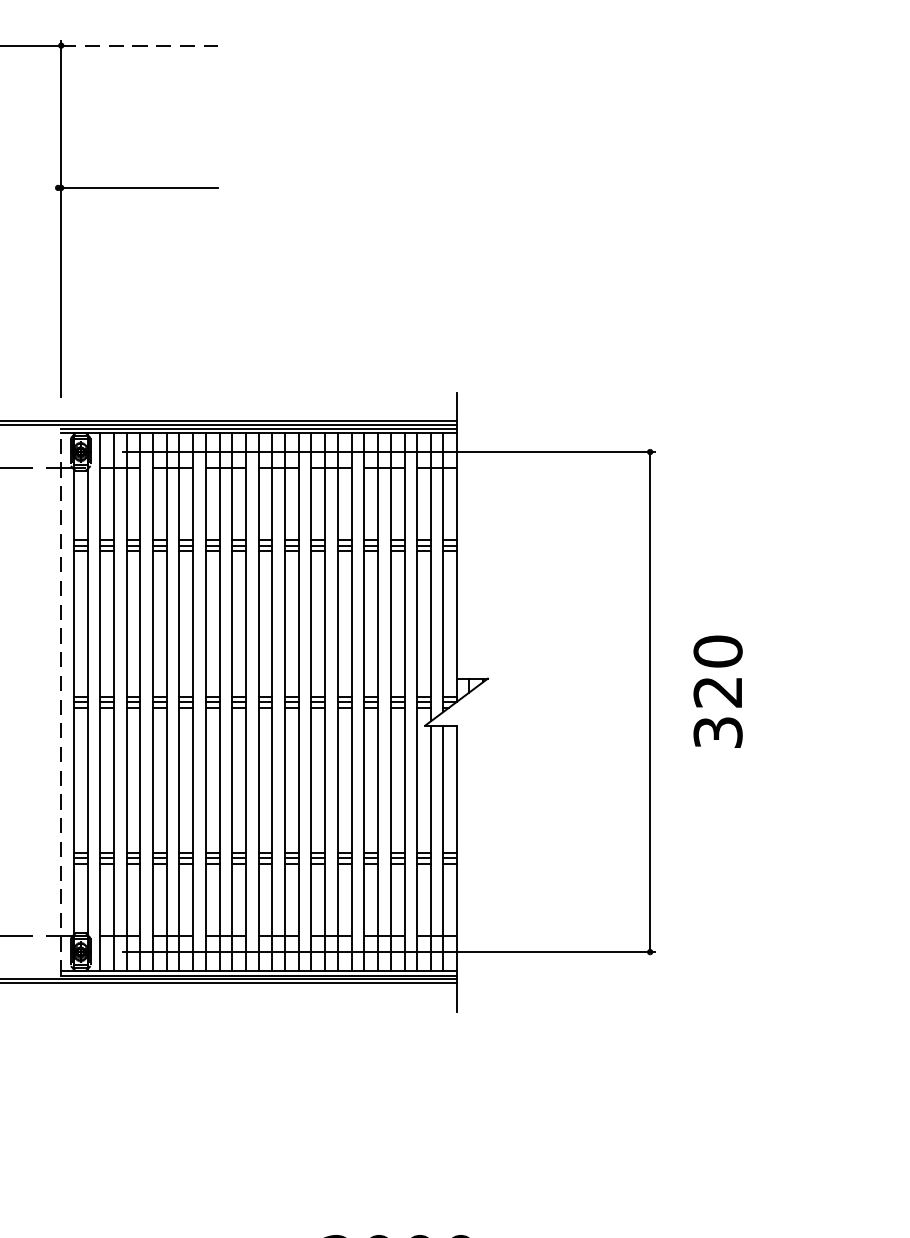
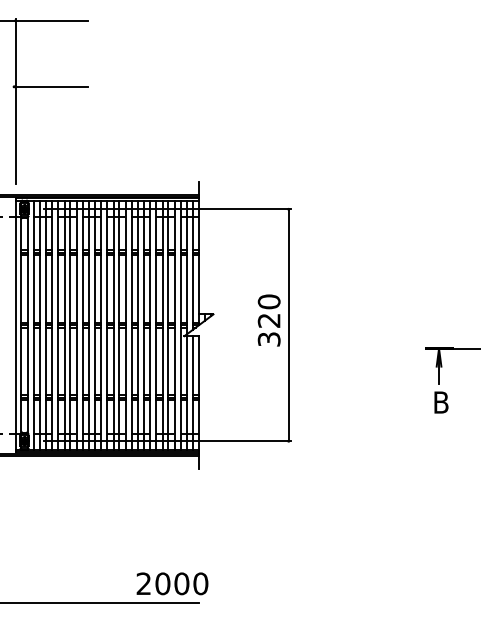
line: (140, 44) -> (52, 20), dashed -> solid
text: (716, 691) -> (268, 320), moved
line: (61, 702) -> (15, 325), dashed -> solid

